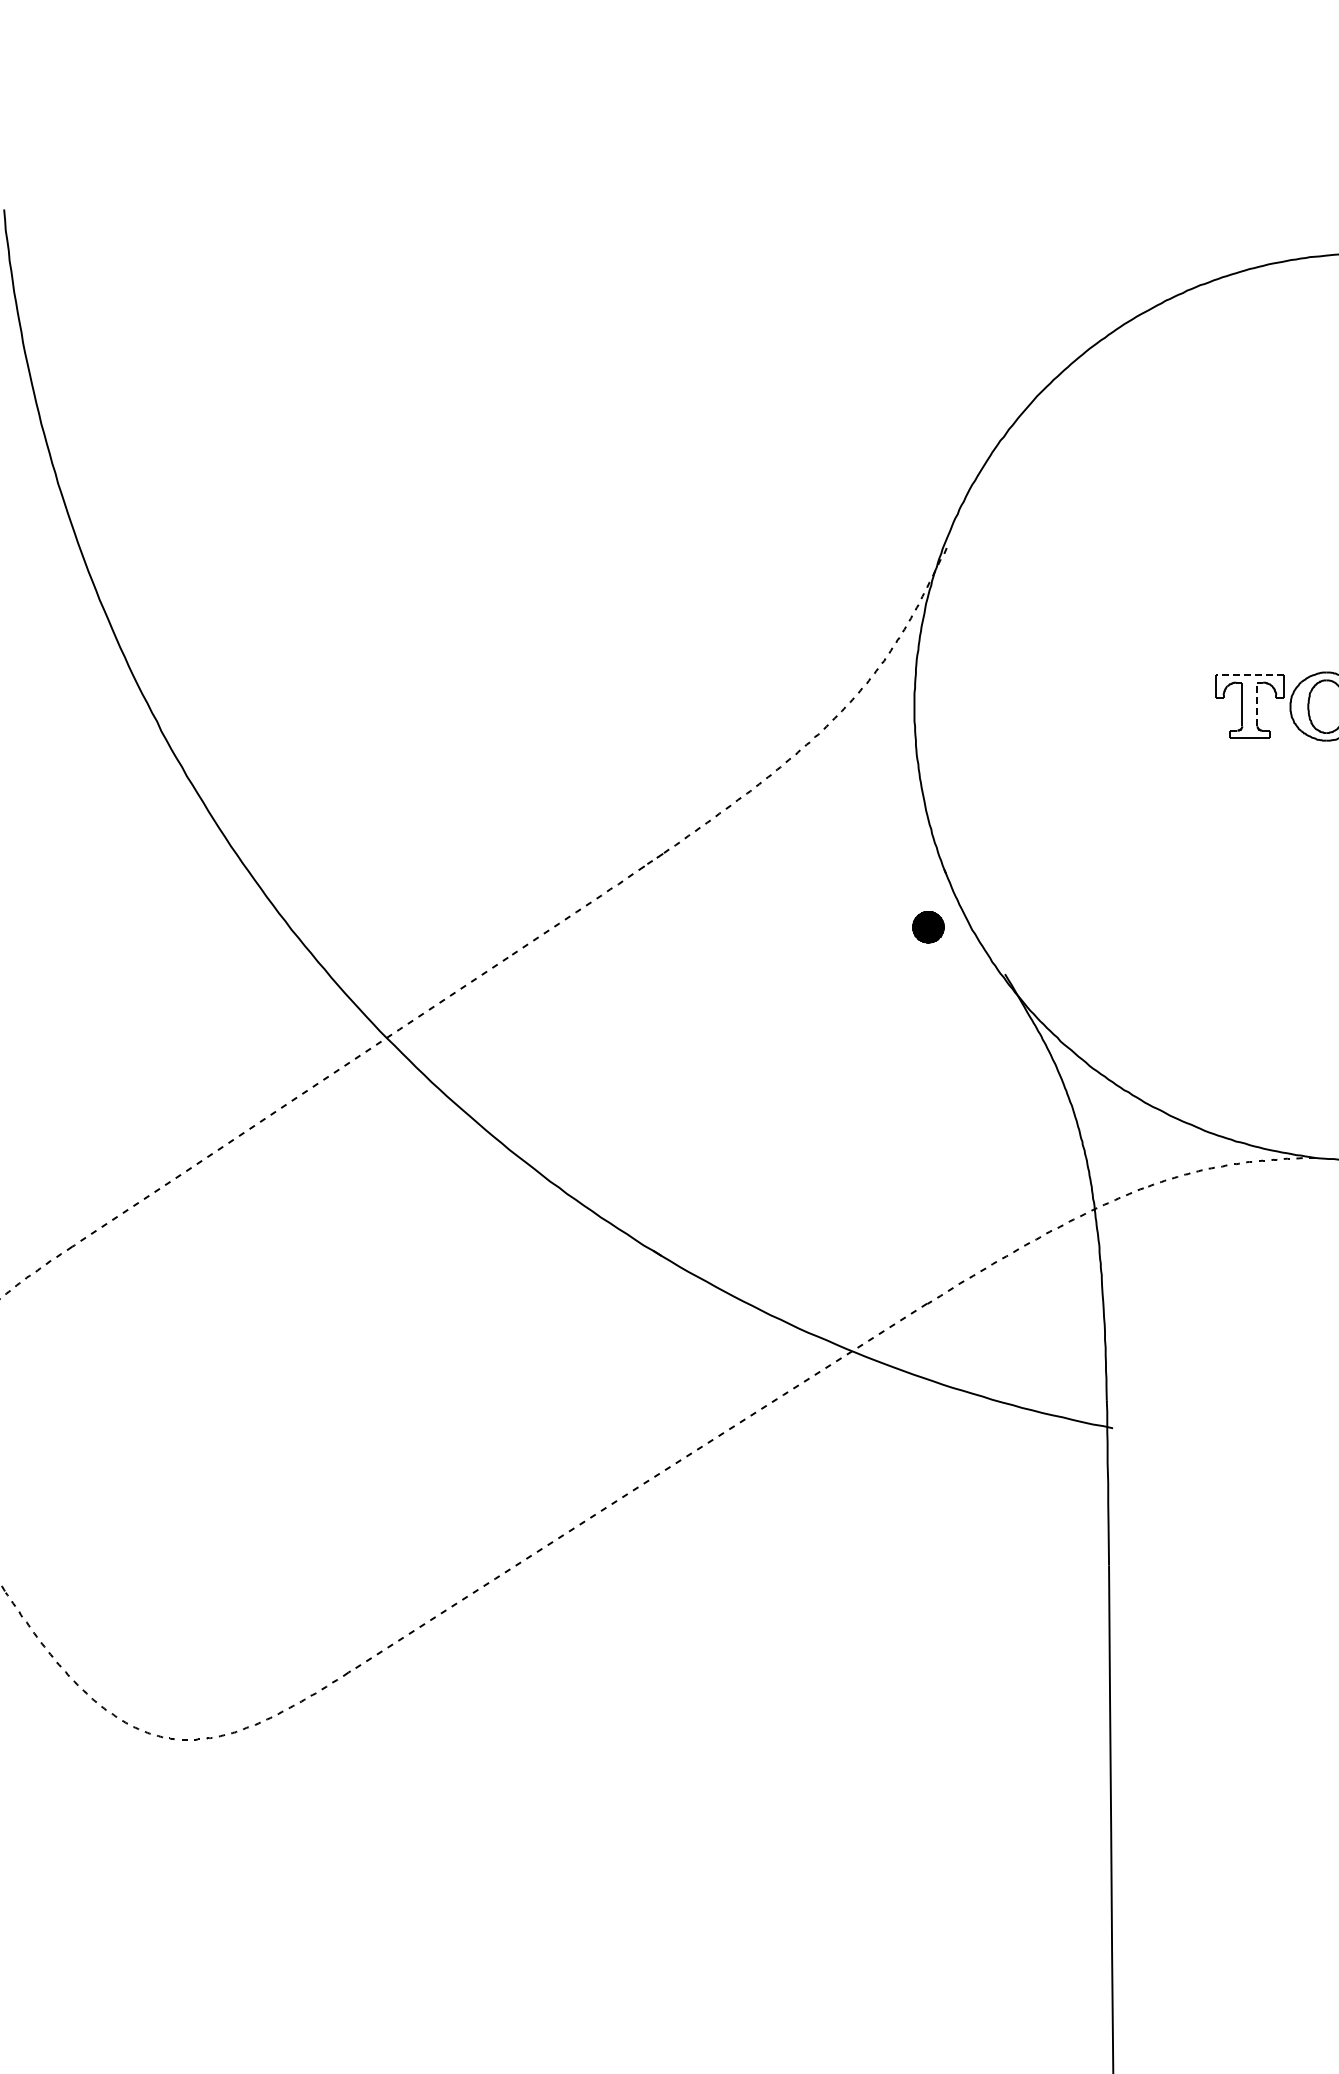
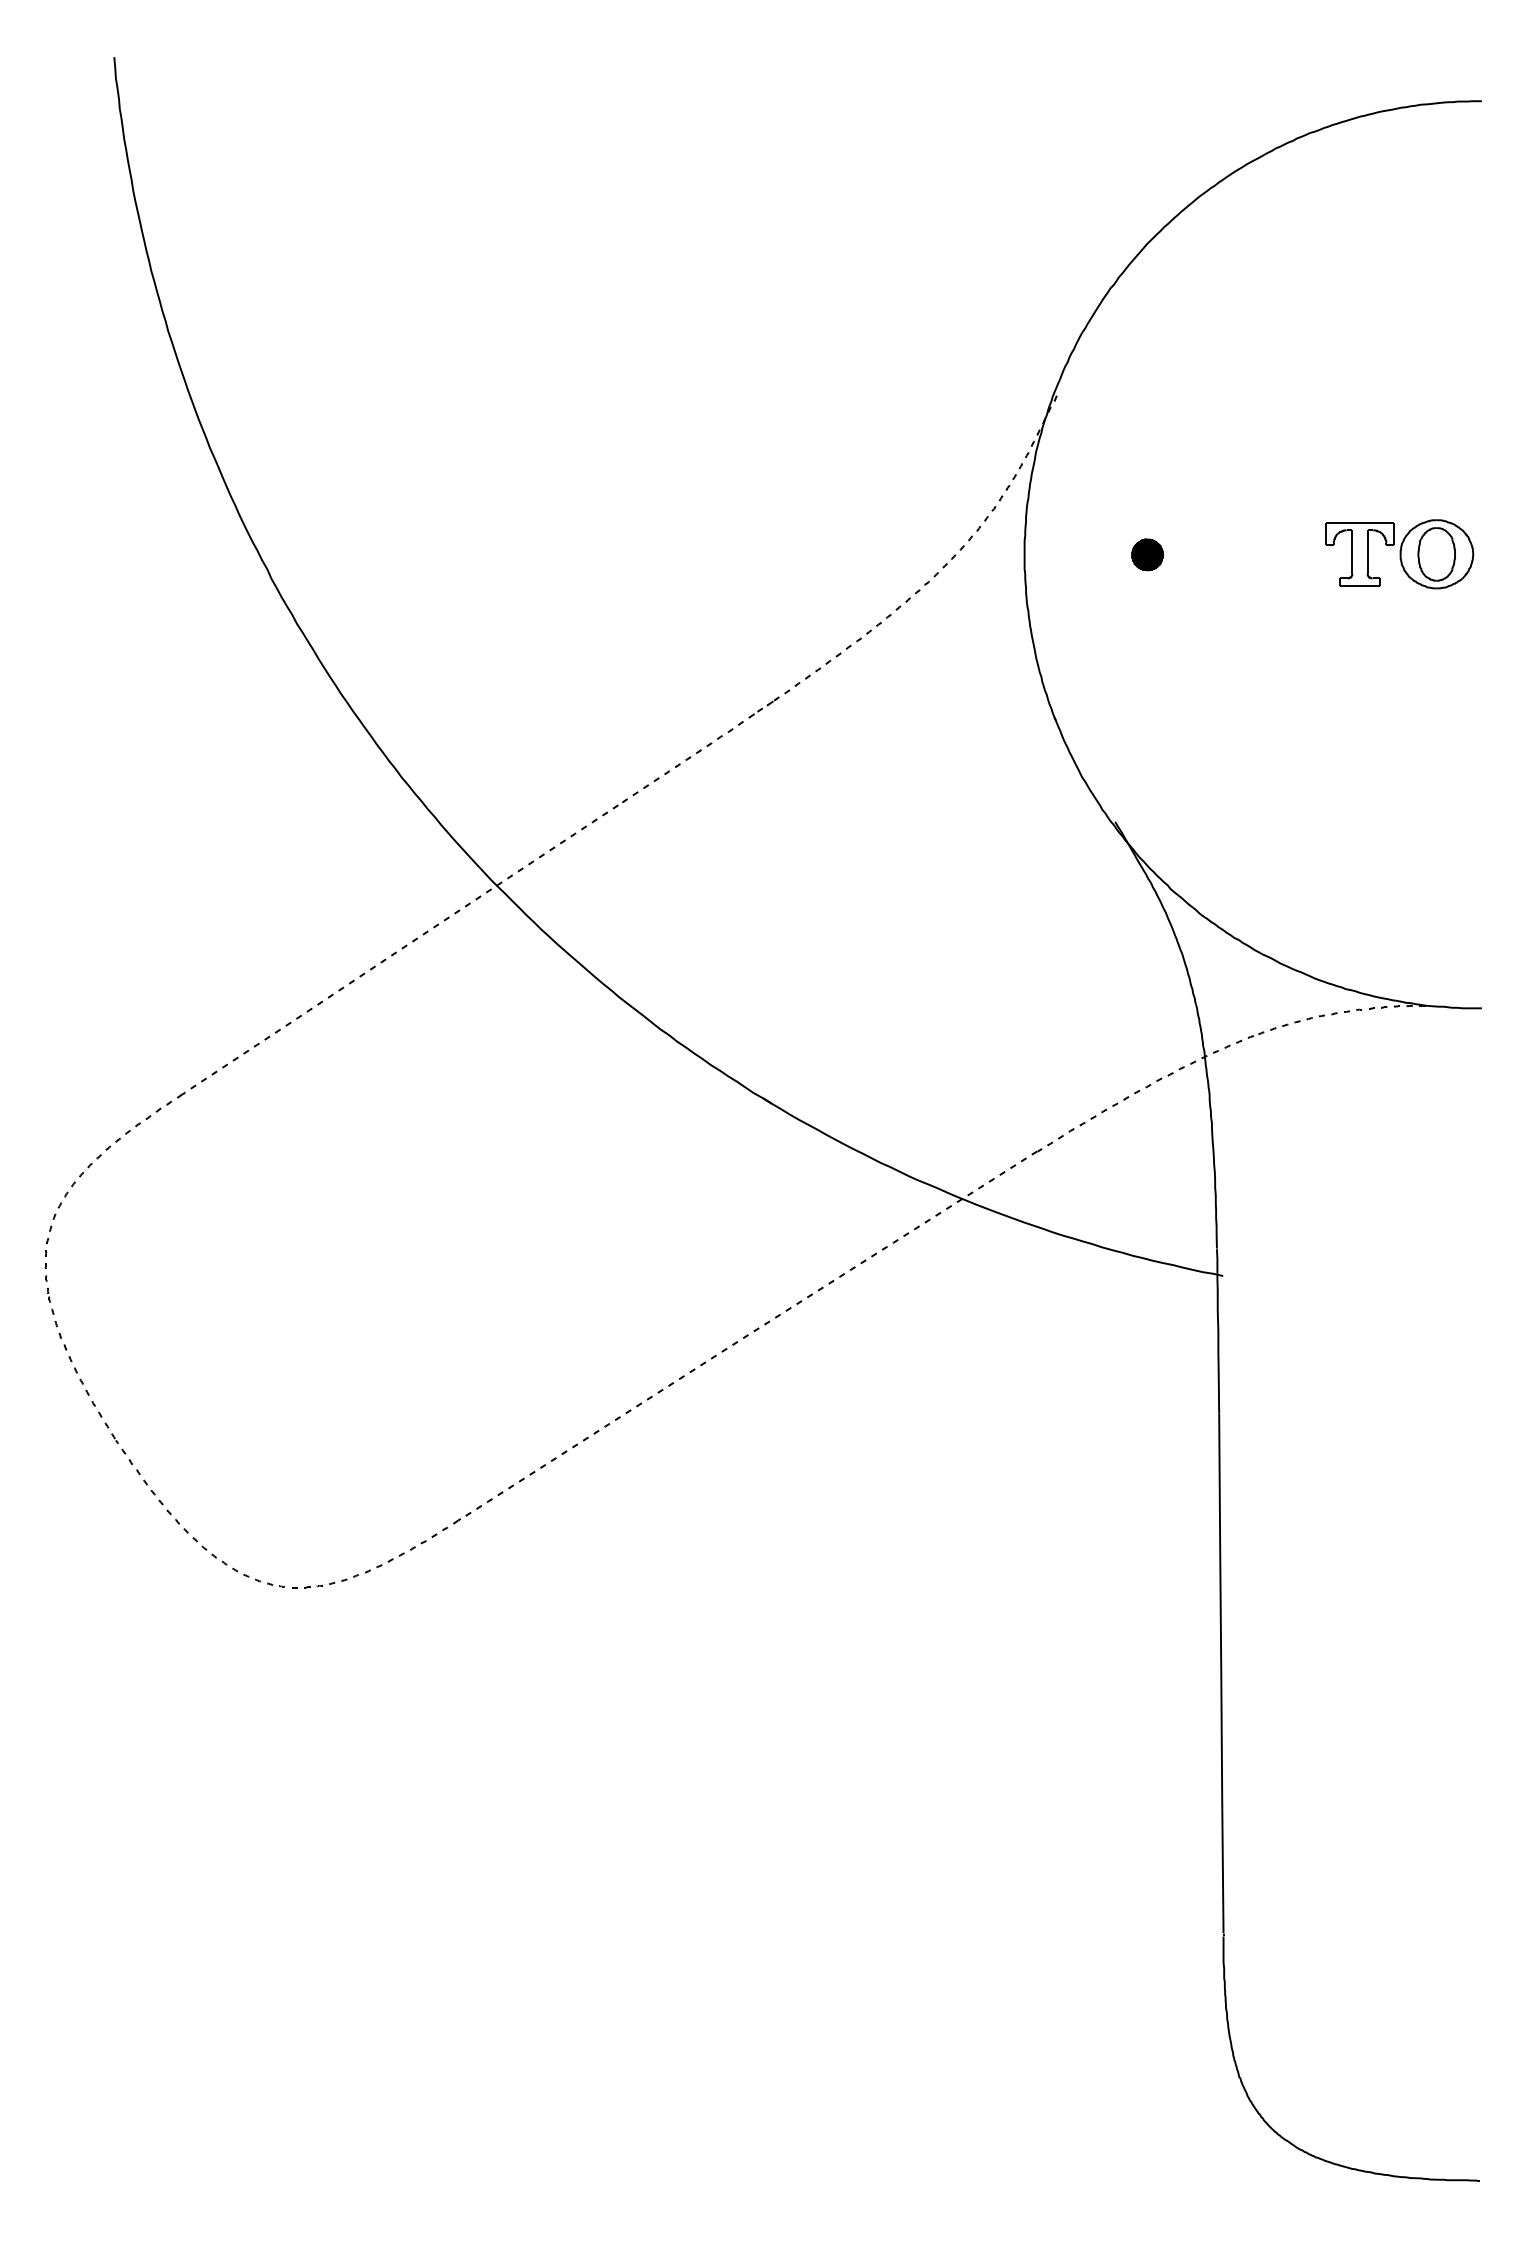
line: (1249, 674) -> (1359, 522), dashed -> solid
line: (1257, 704) -> (1367, 552), dashed -> solid
part: (928, 926) -> (1147, 554), moved

